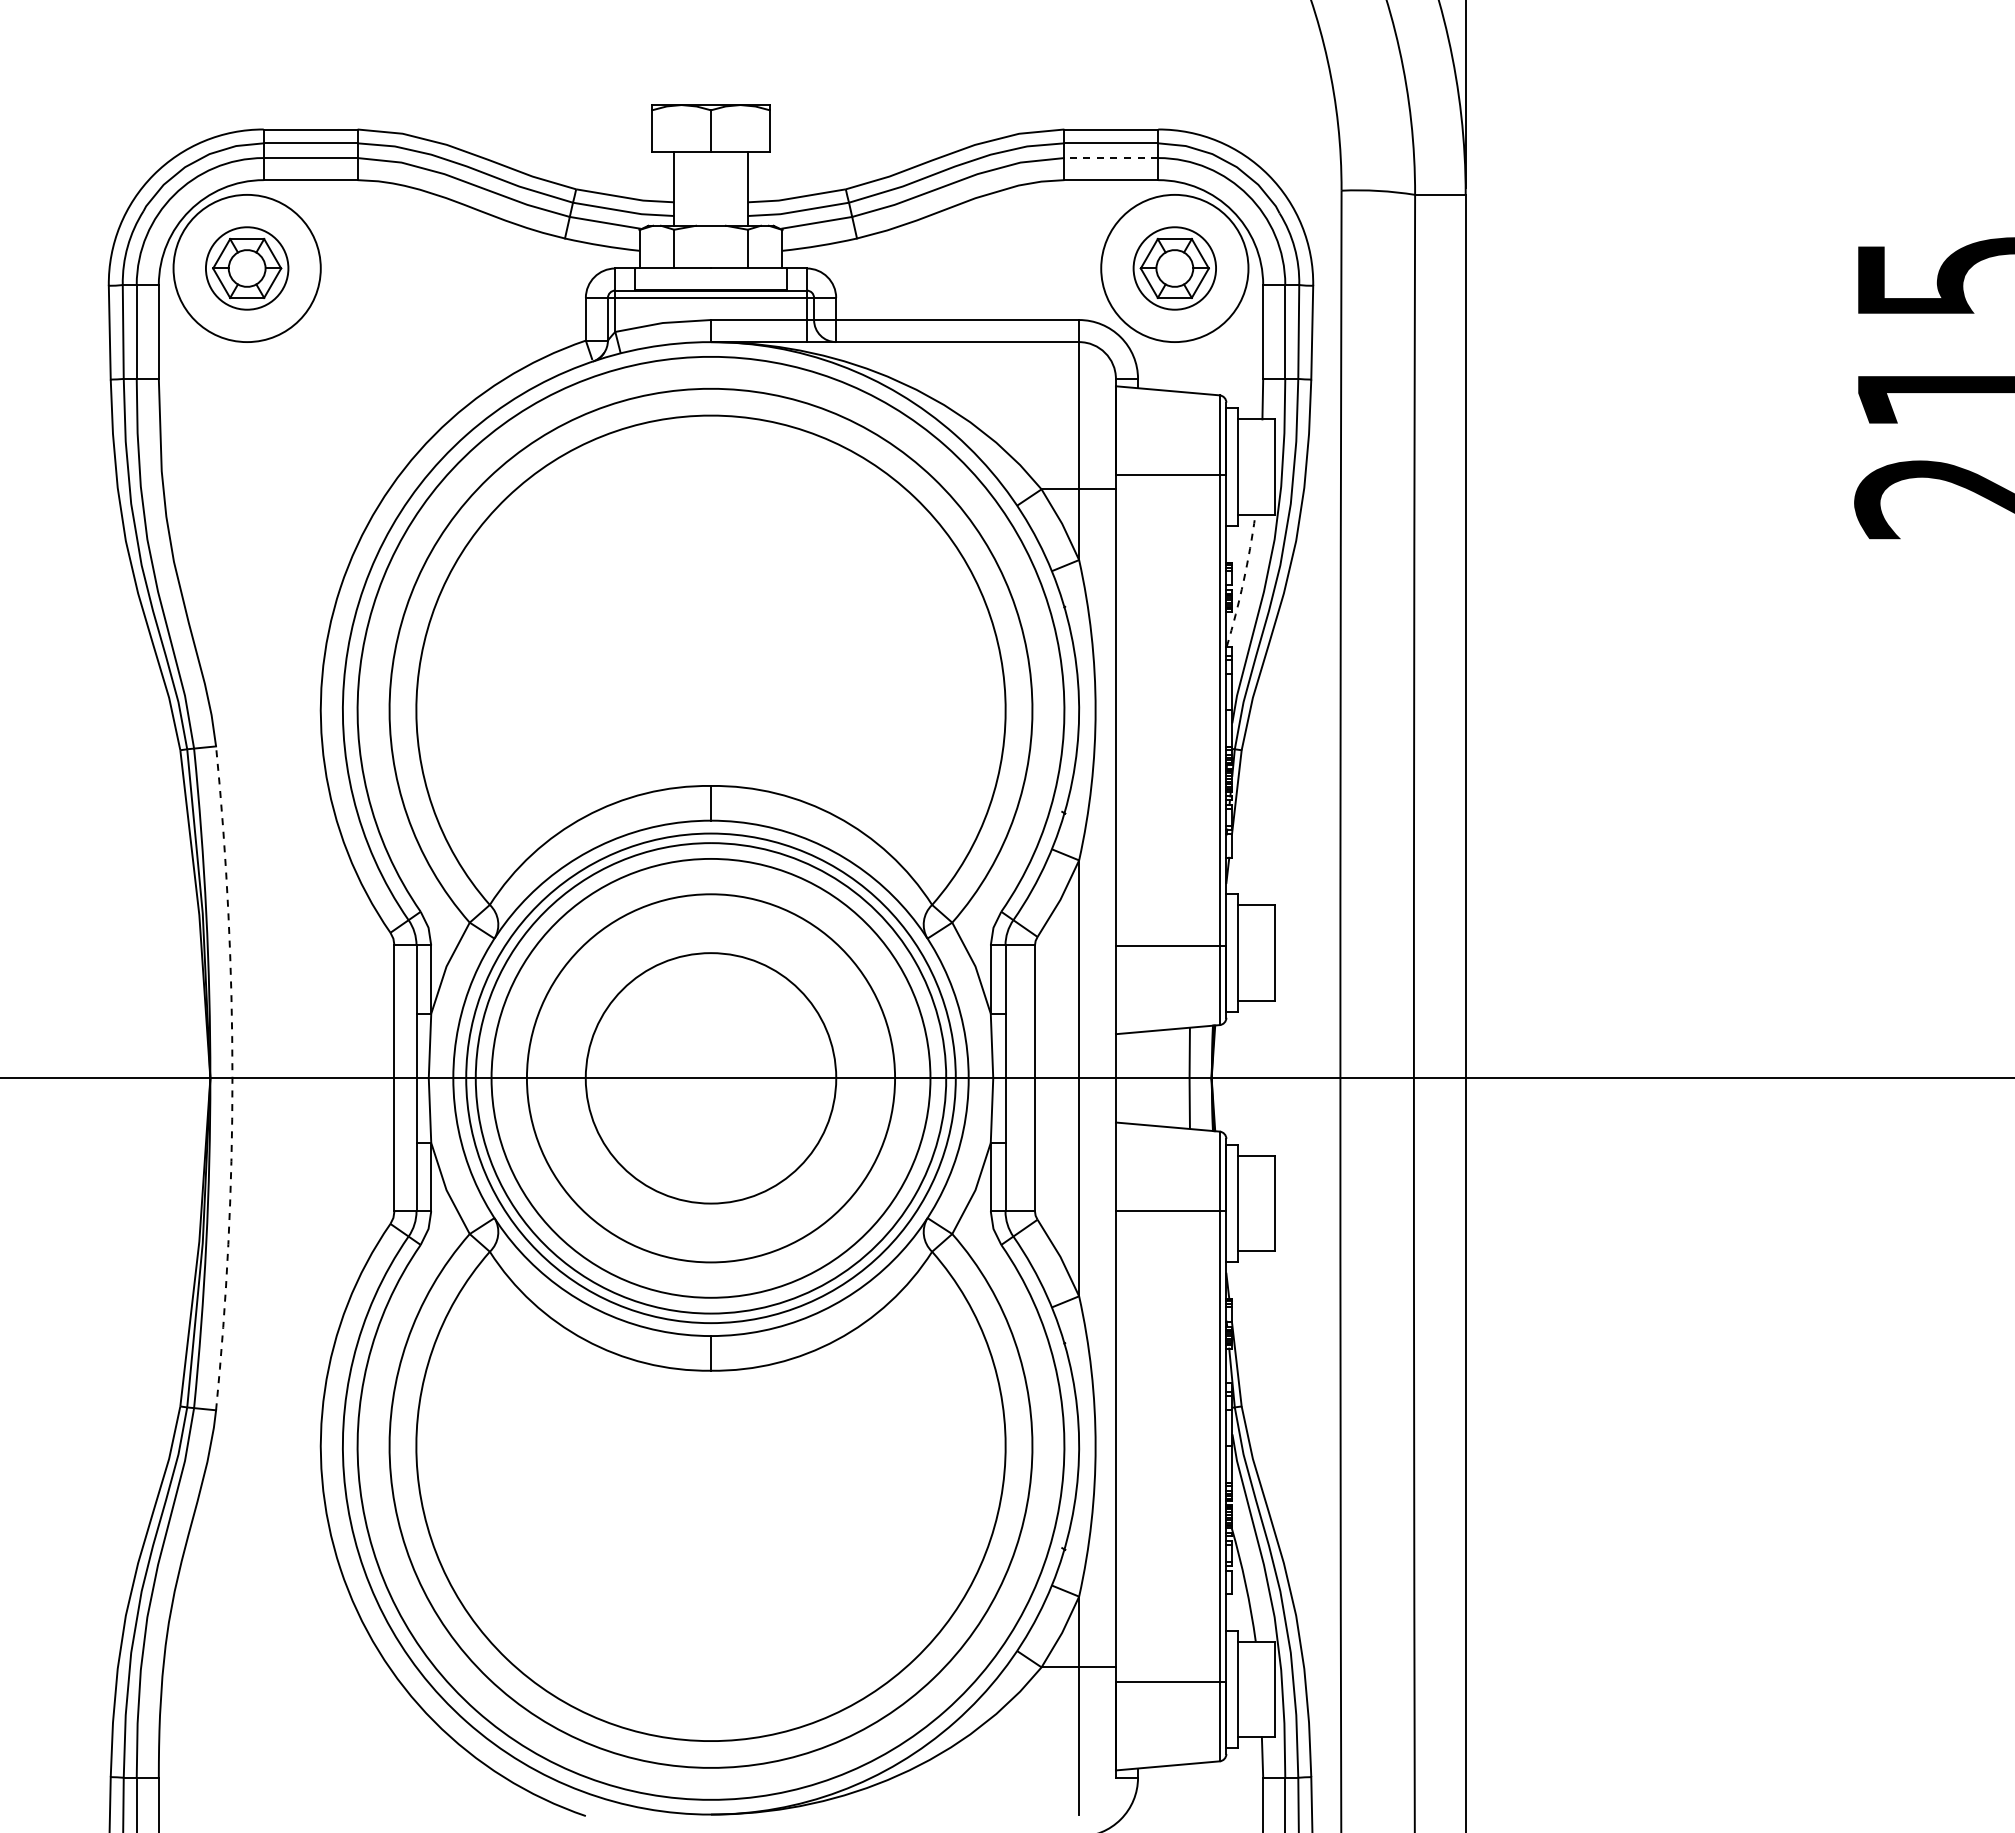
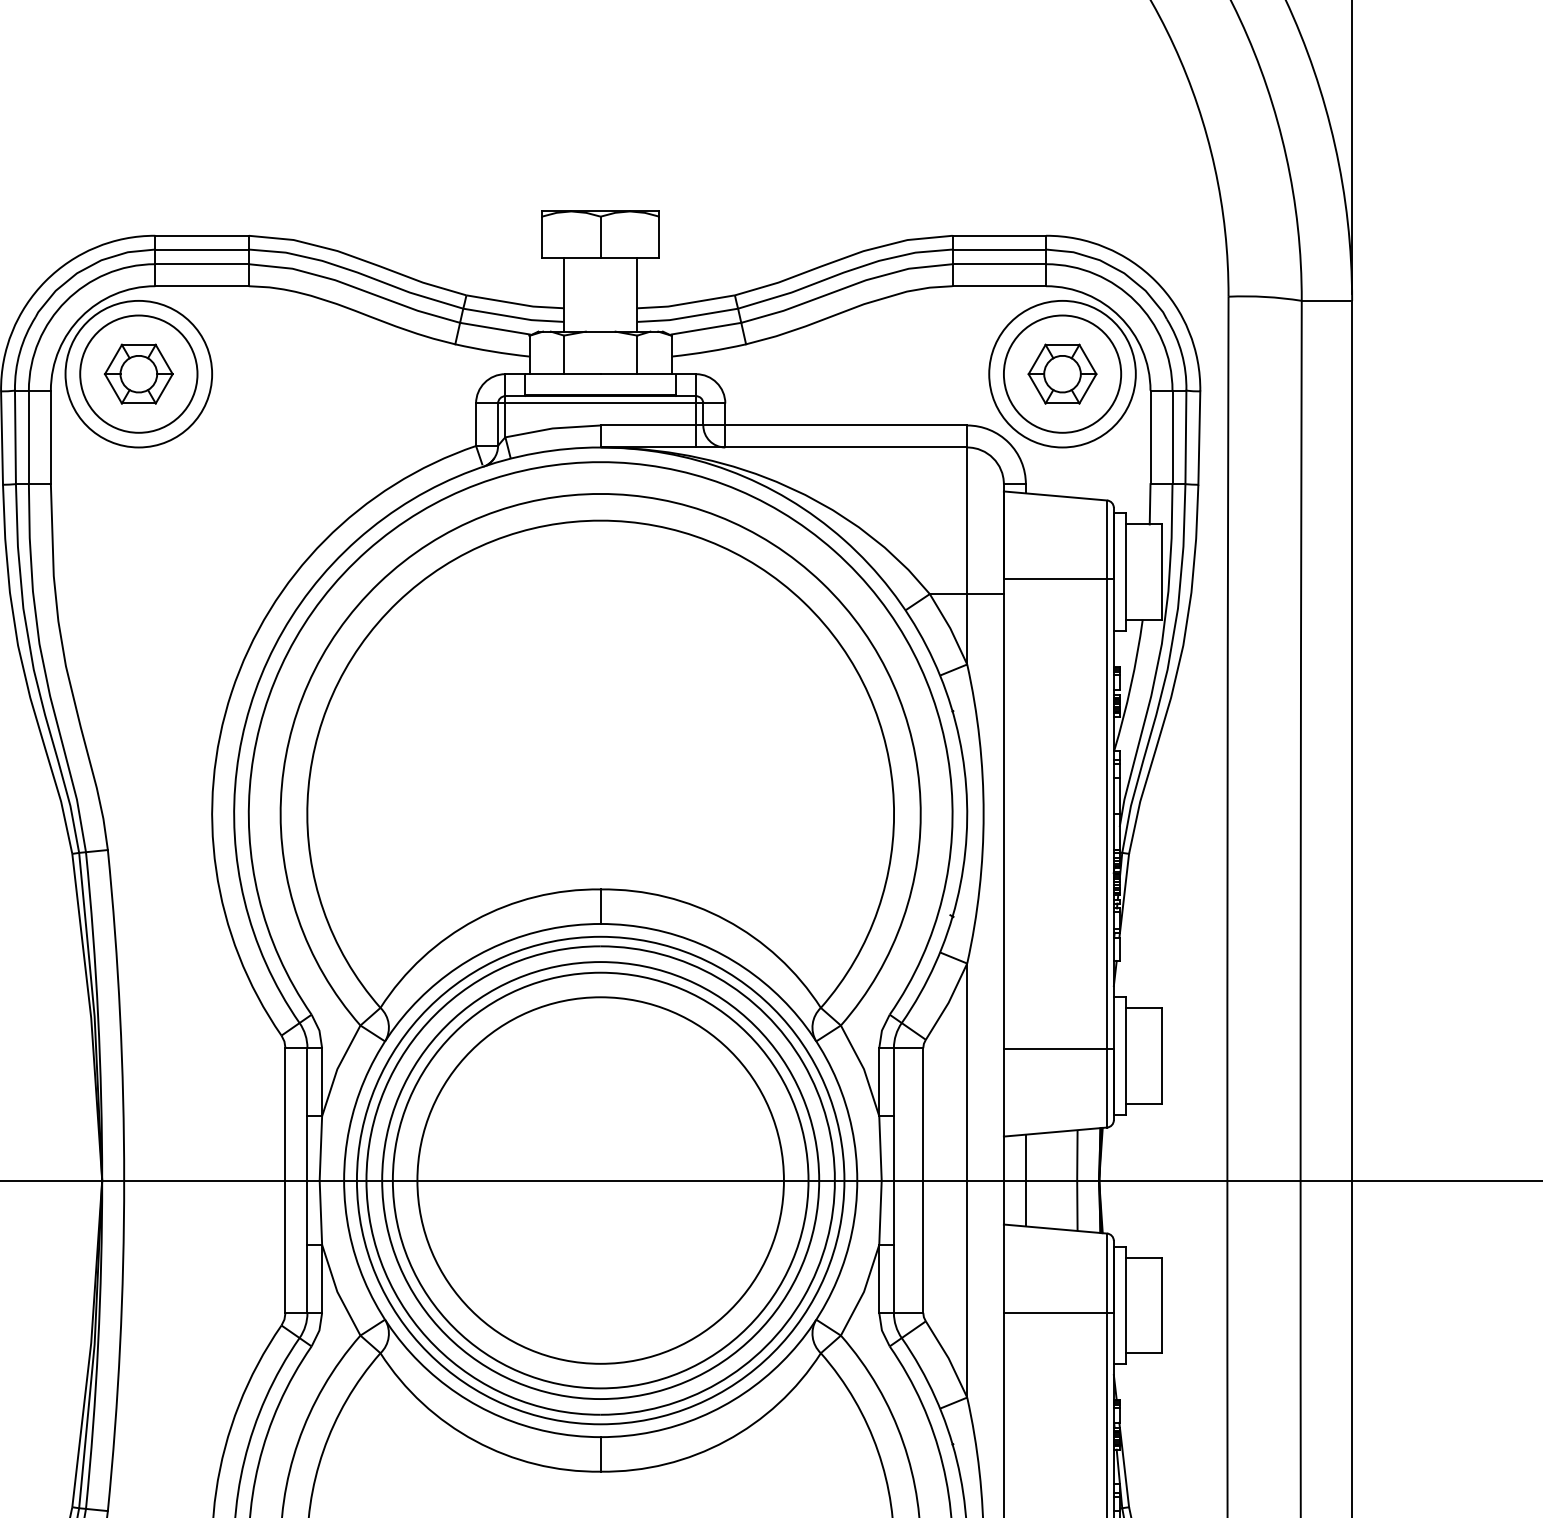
line: (1111, 158) -> (999, 264), dashed -> solid
circle: (247, 268) -> (139, 374), size x1.43
circle: (1174, 268) -> (1062, 374), size x1.43
arc: (1243, 581) -> (1130, 685), dashed -> solid
arc: (232, 1078) -> (124, 1180), dashed -> solid
circle: (710, 1078) -> (600, 1180), size x1.67
line: (1138, 1078) -> (1026, 1180), added

